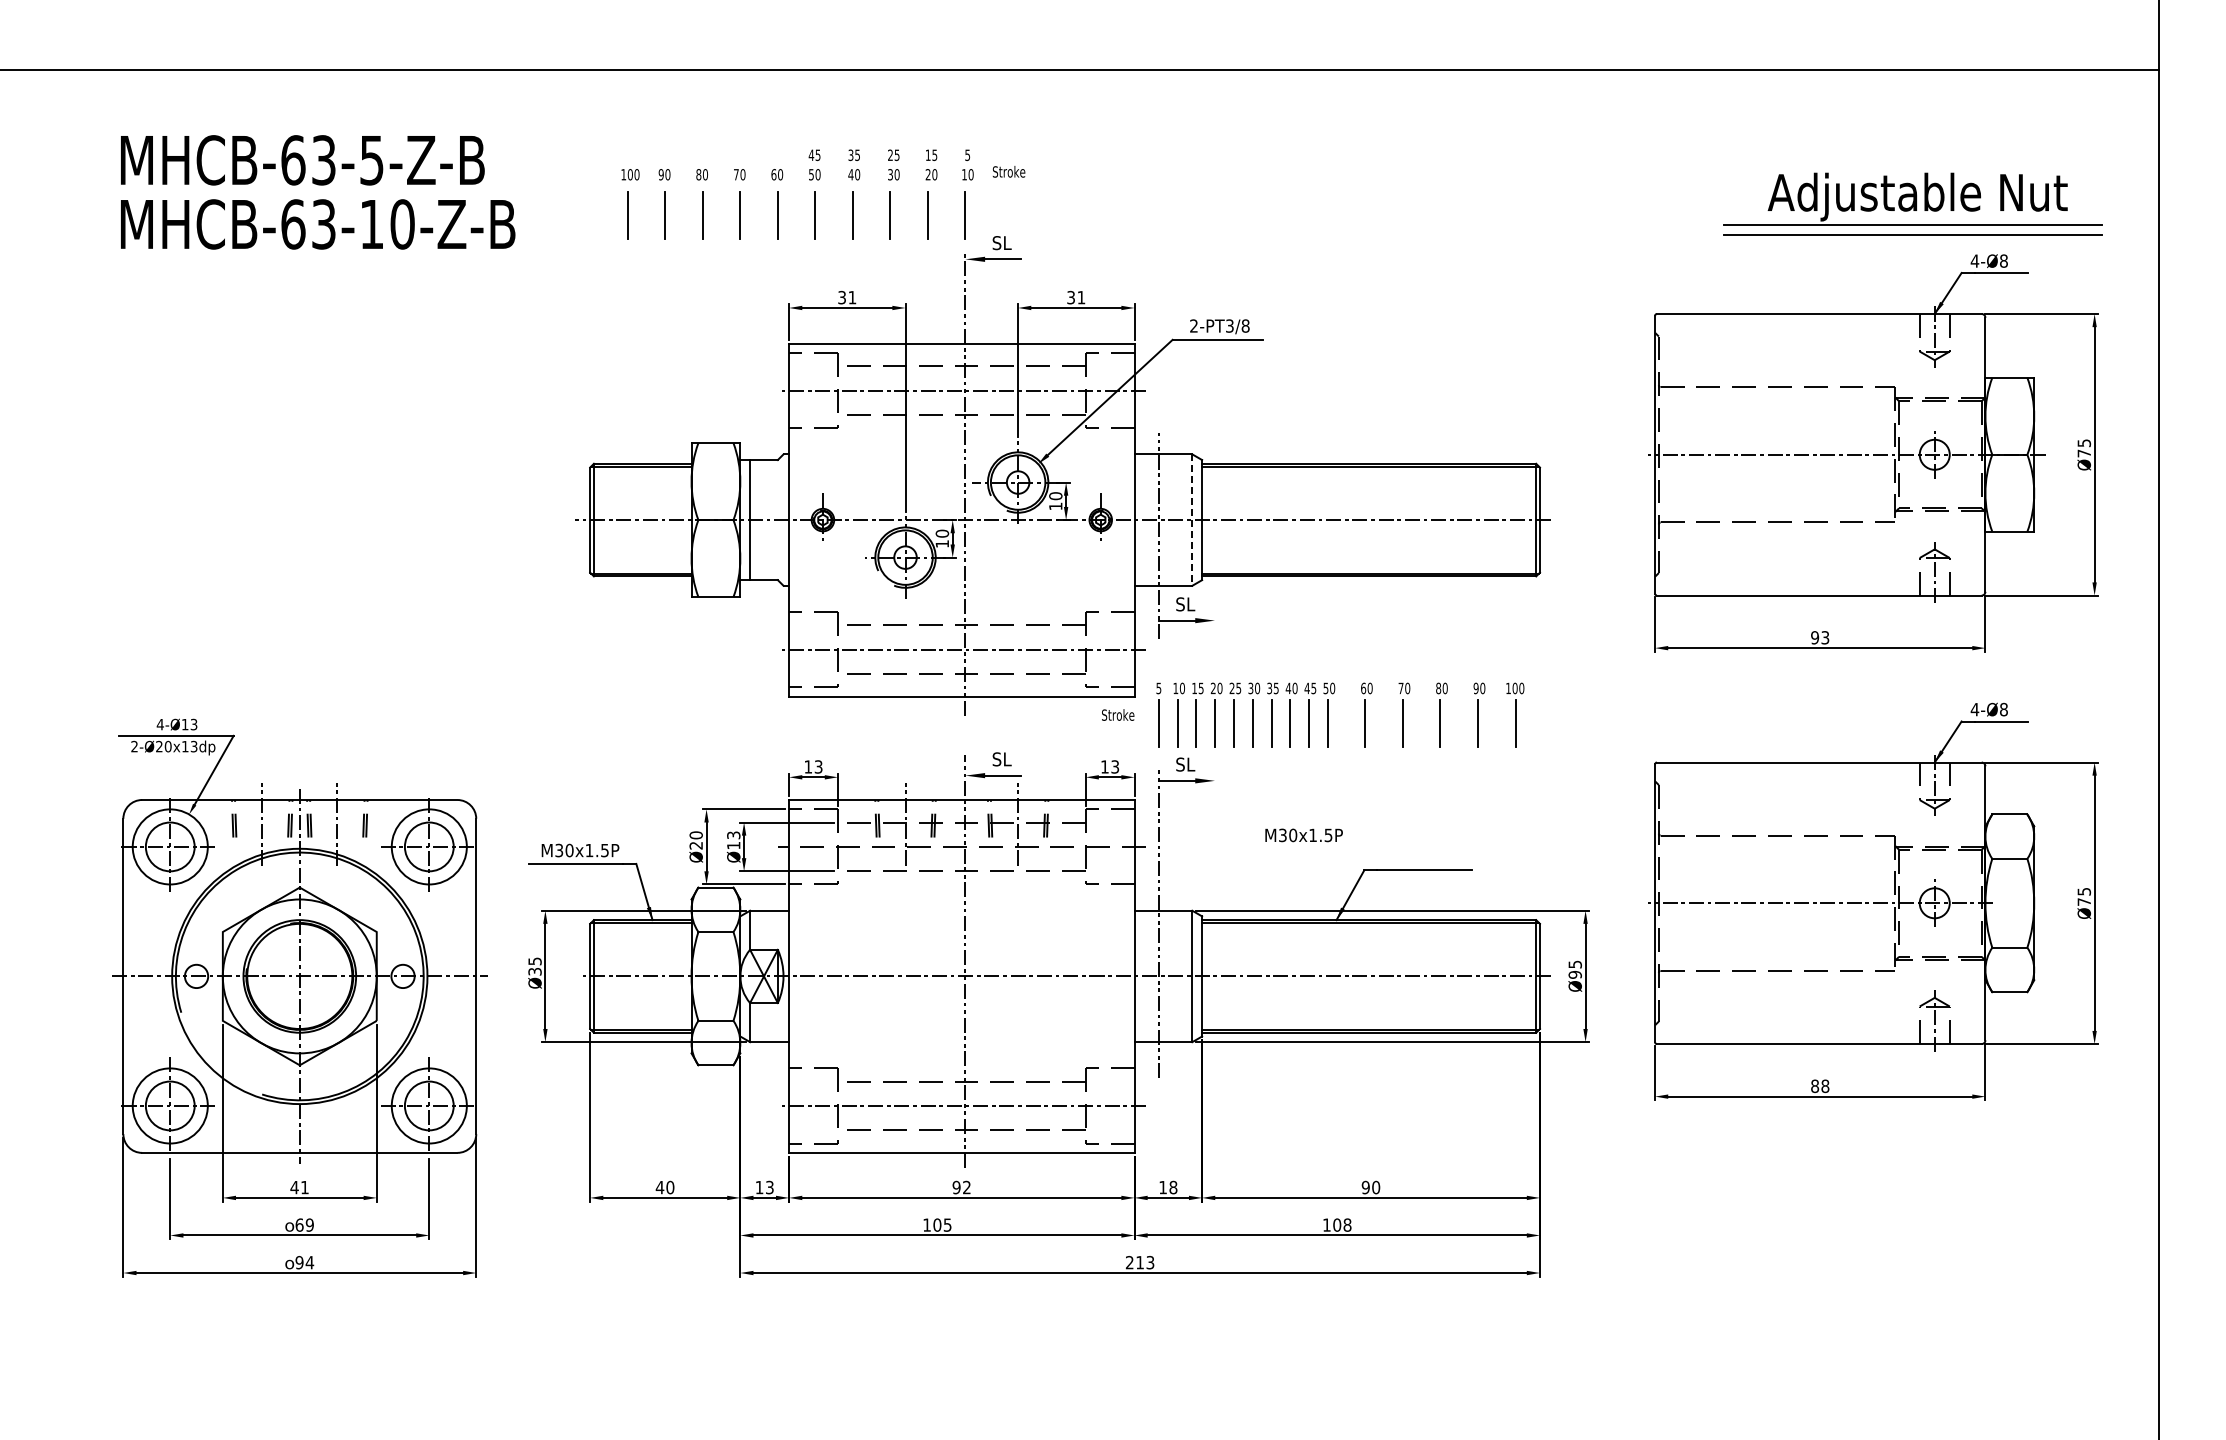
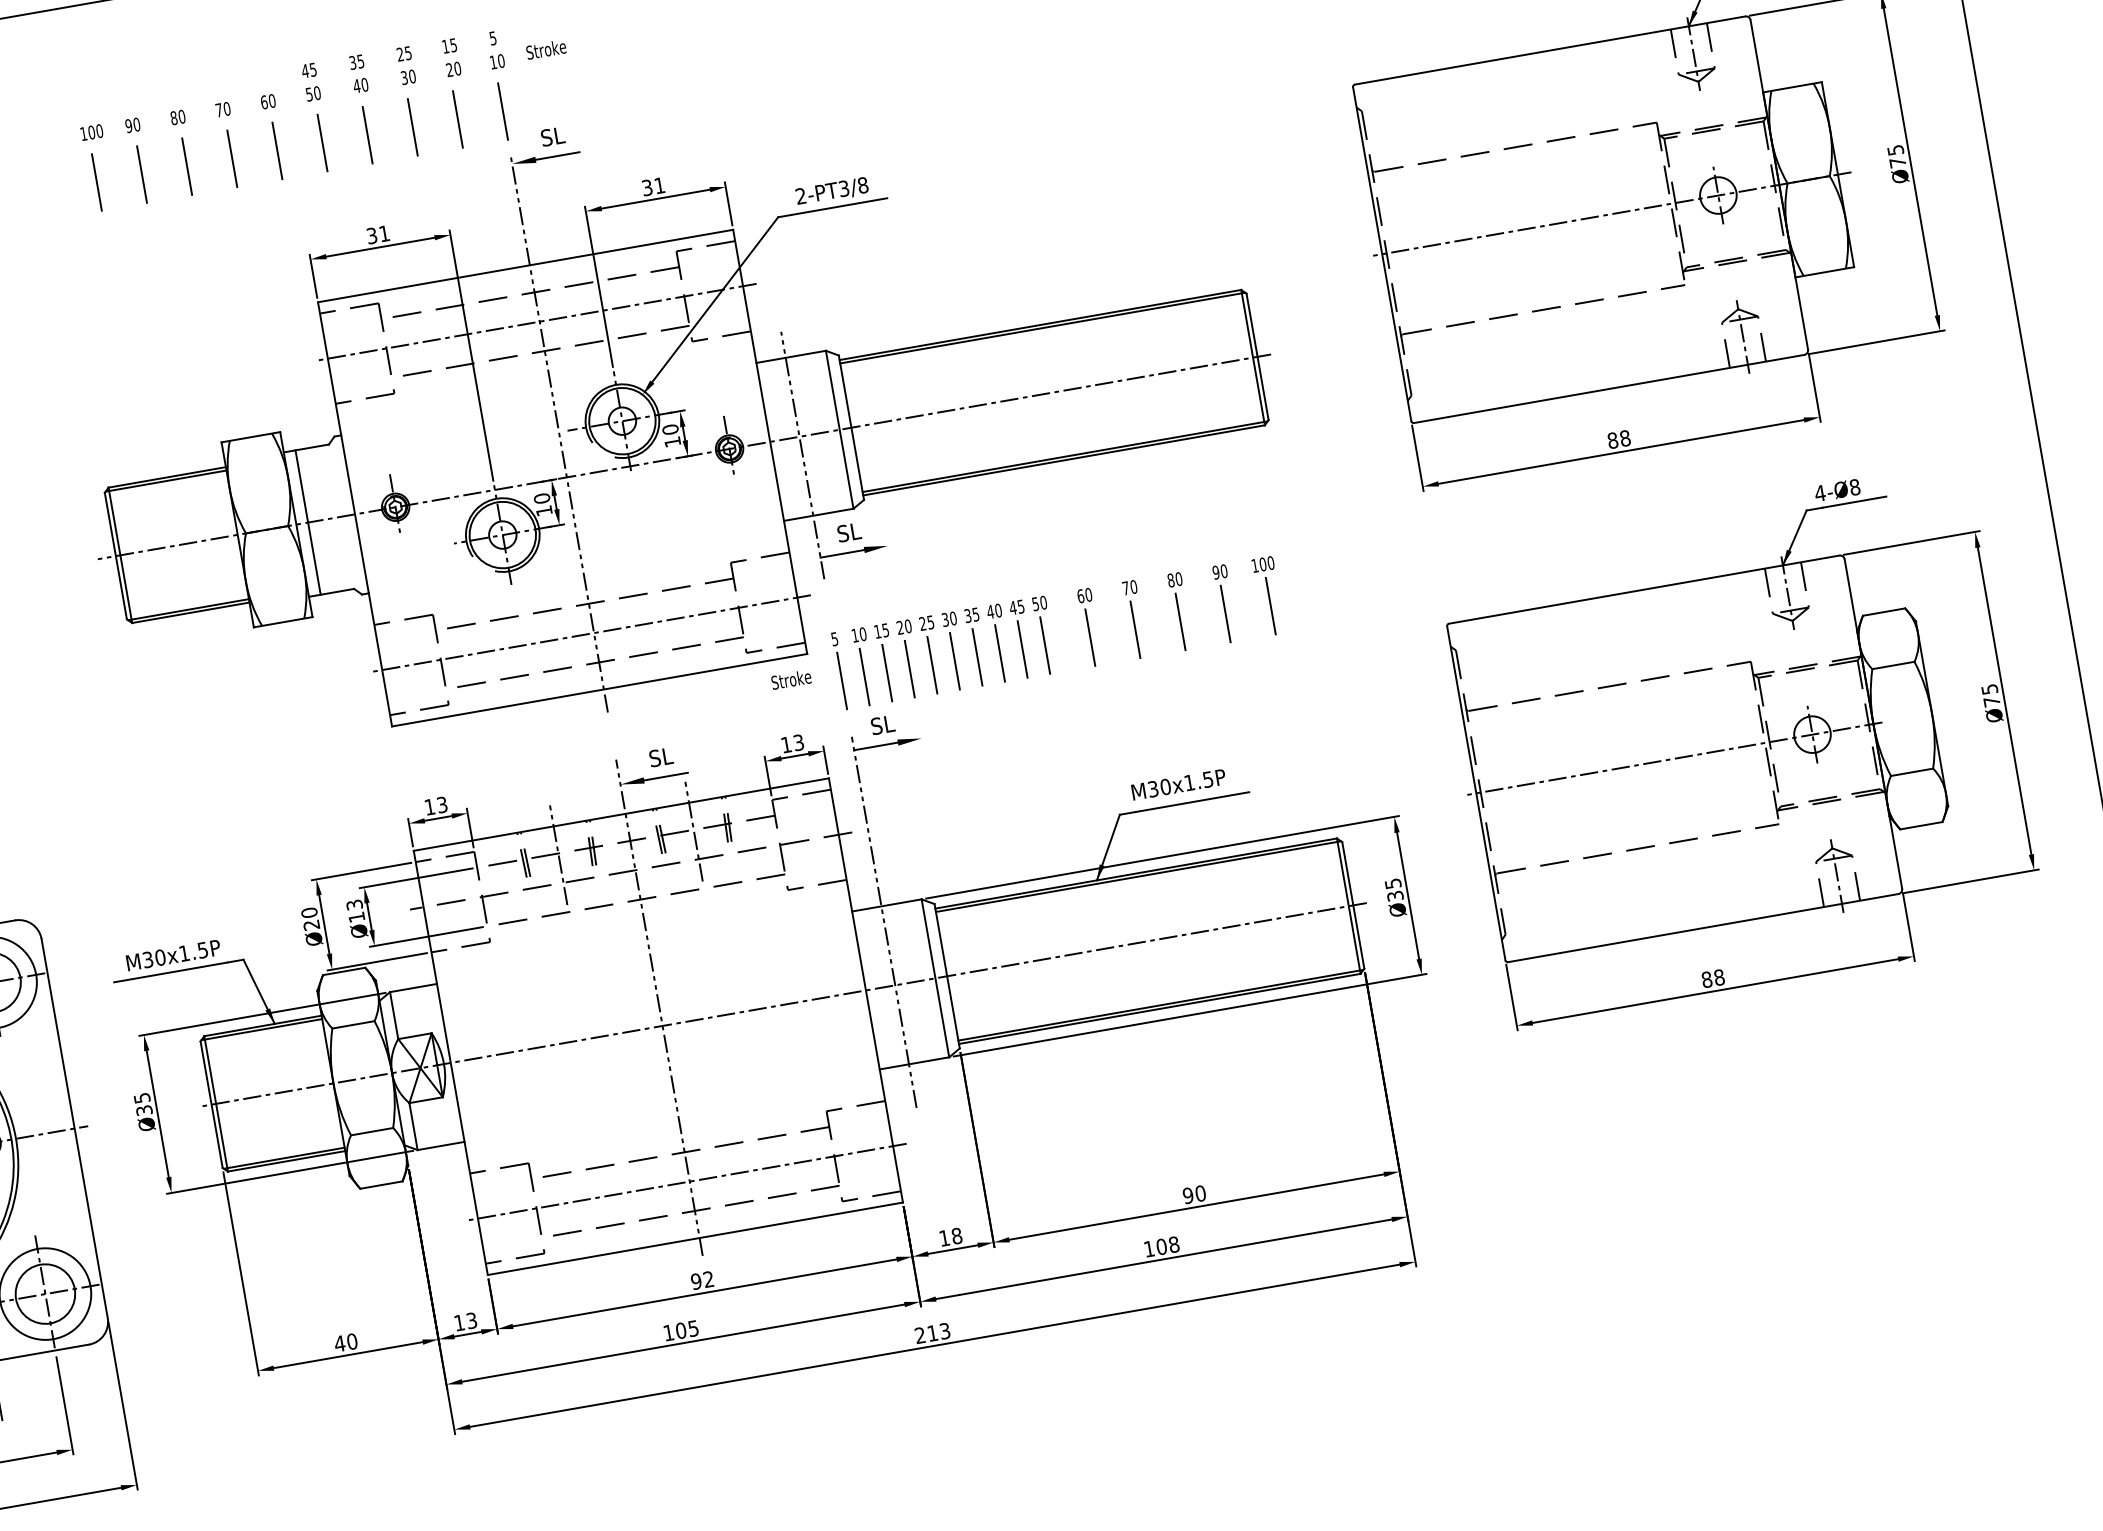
line: (1192, 520) -> (839, 430), dashed -> solid
text: (1820, 637) -> (1619, 439), 93 -> 88
text: (1303, 835) -> (1178, 784), moved
text: (1574, 974) -> (1394, 895), Ø95 -> Ø35

